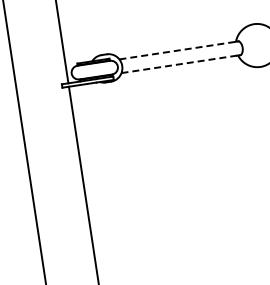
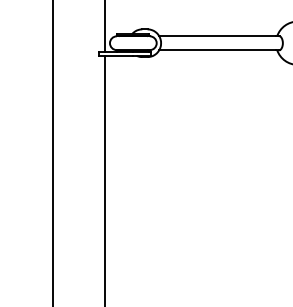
line: (177, 50) -> (218, 36), dashed -> solid
line: (180, 64) -> (218, 50), dashed -> solid

